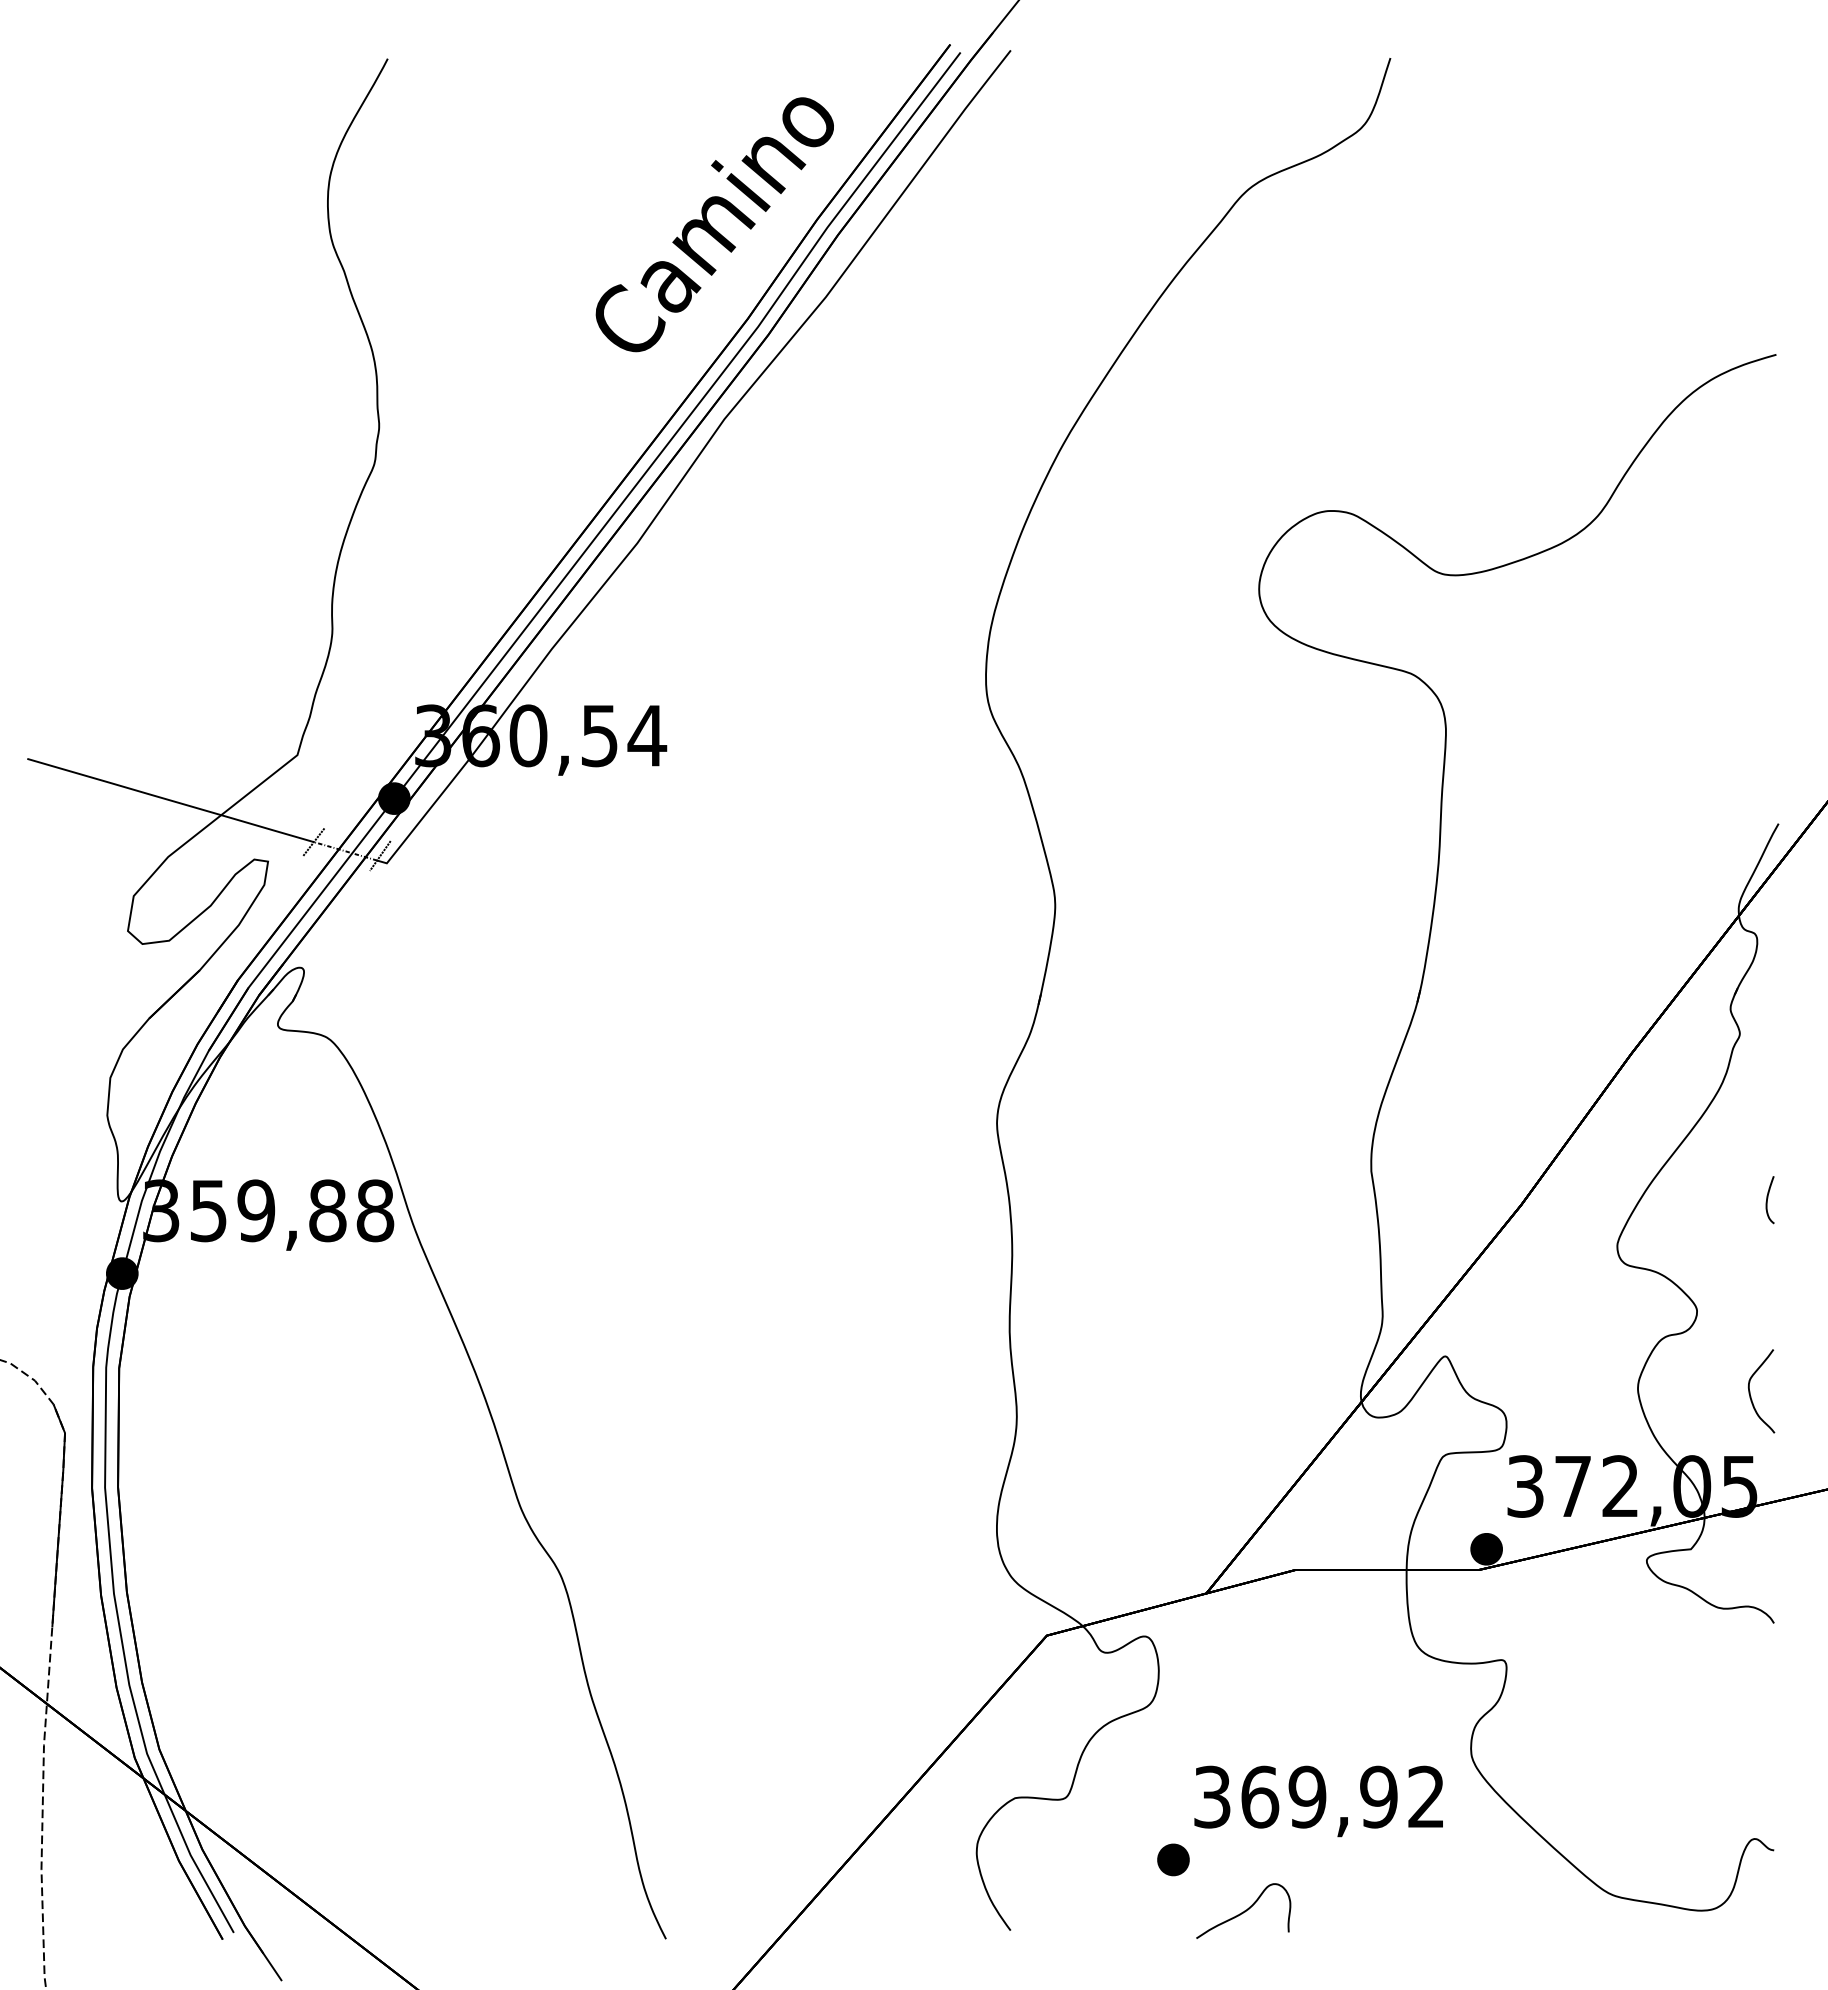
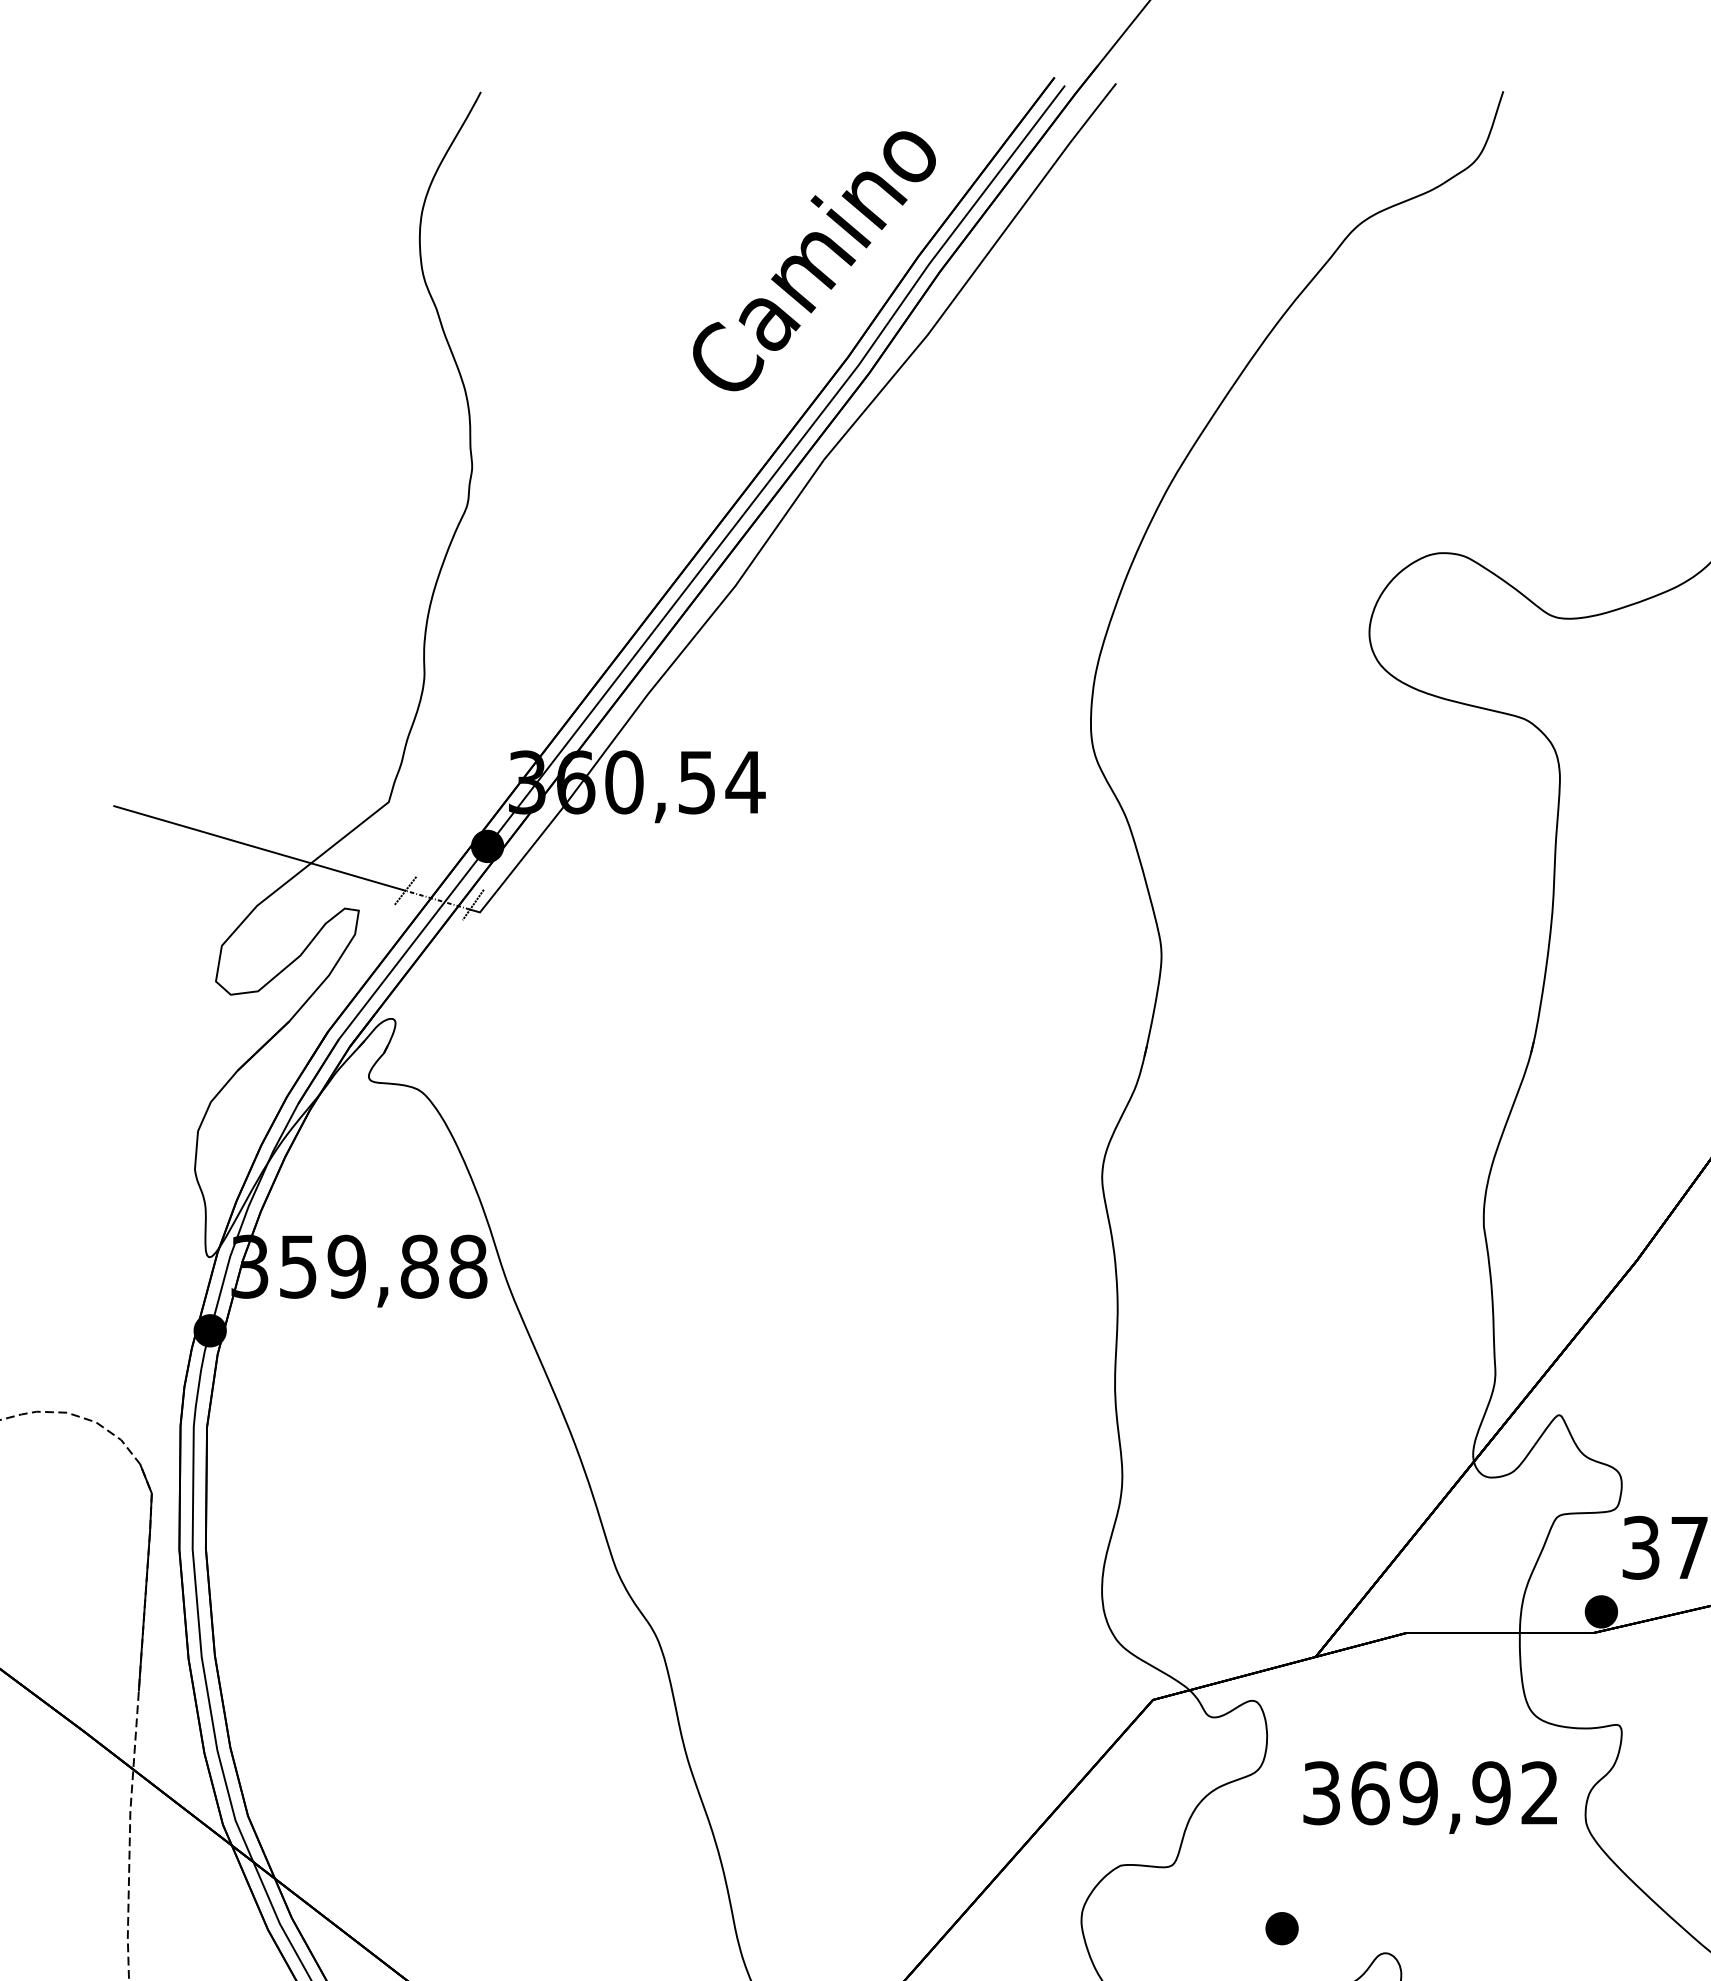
text: (1318, 1801) -> (1429, 1797), moved

